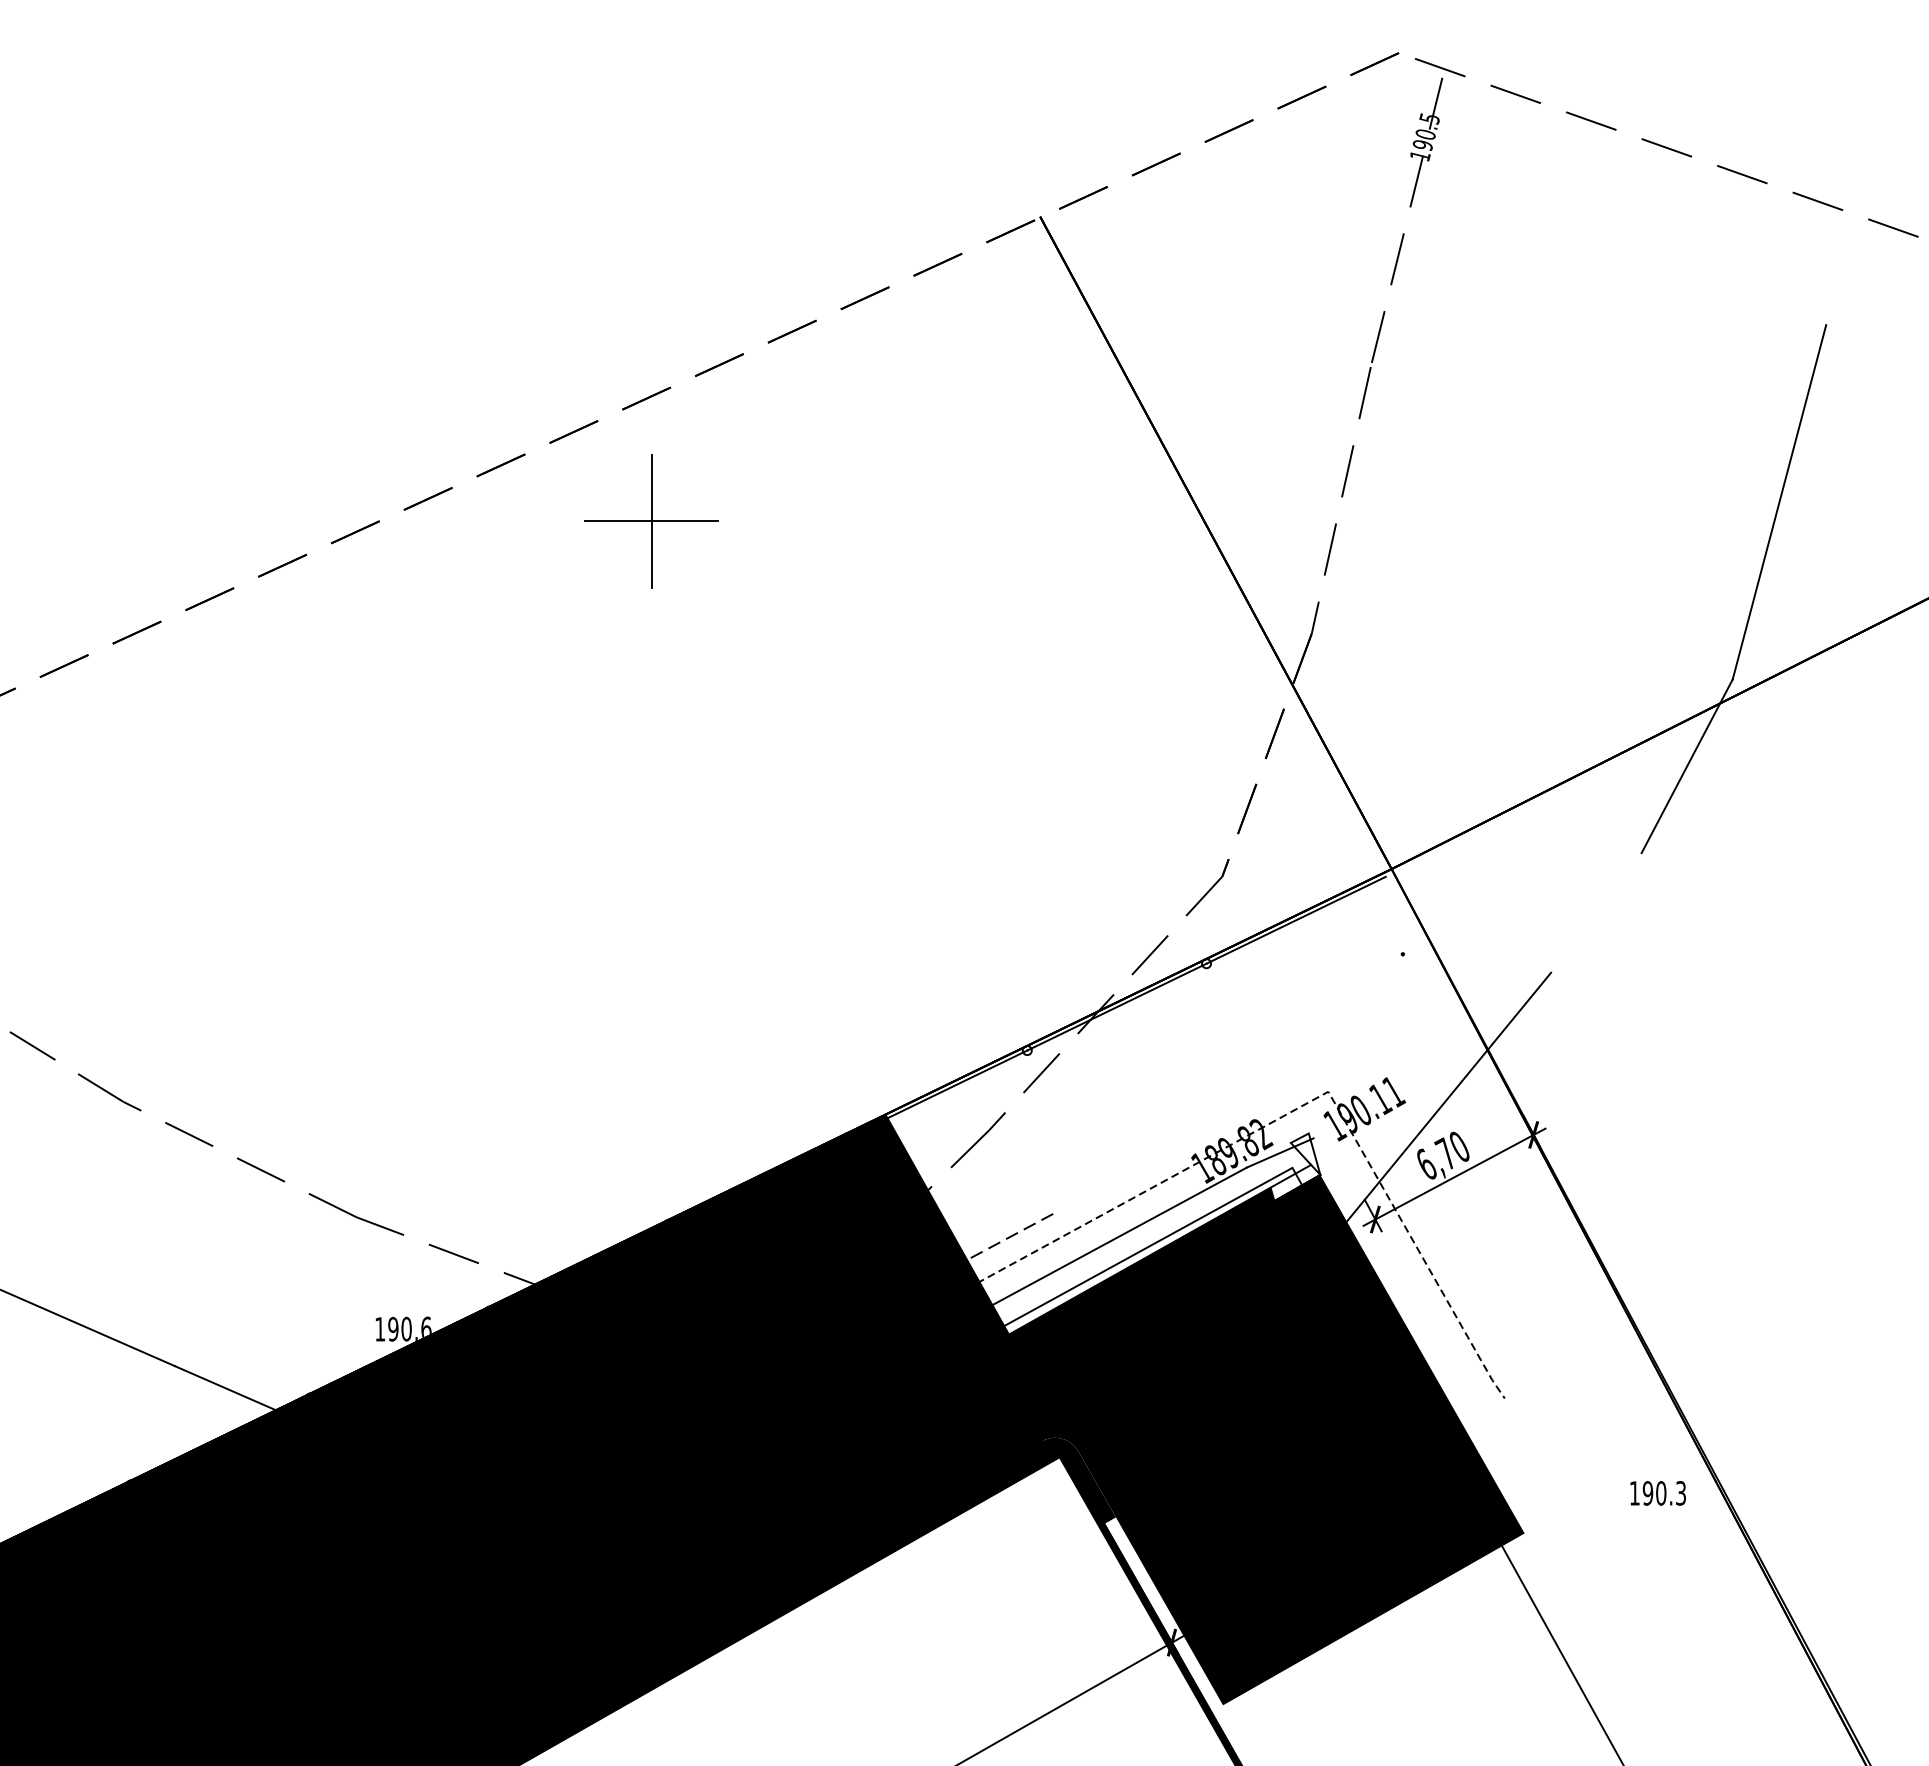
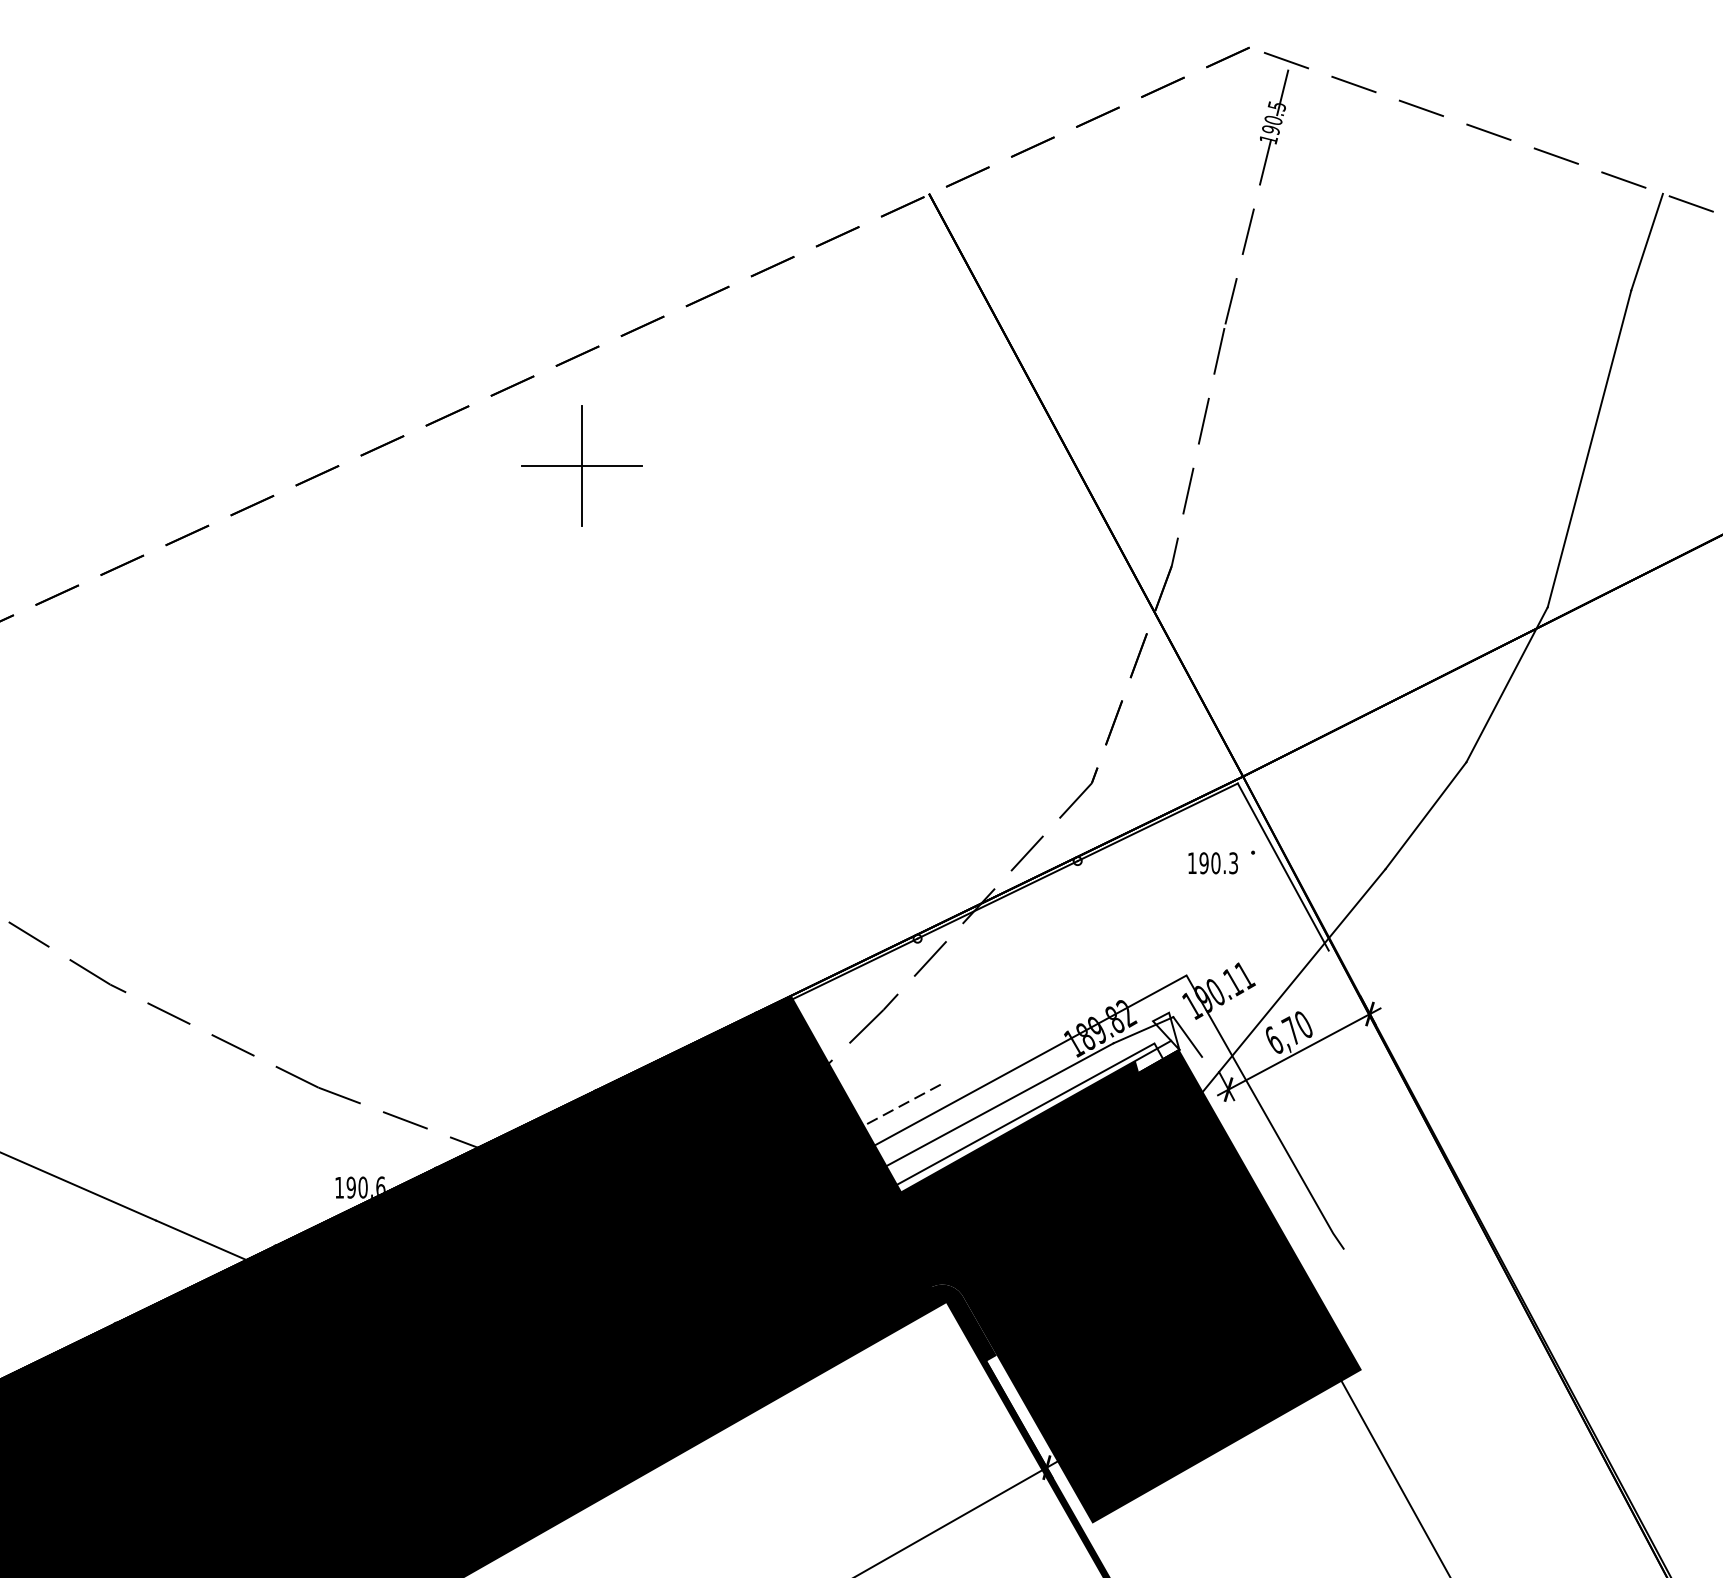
line: (1843, 270) -> (1646, 241), added
line: (1595, 912) -> (1425, 815), added
line: (1435, 969) -> (1282, 866), added
line: (1309, 1101) -> (1169, 984), dashed -> solid
line: (1329, 1160) -> (1187, 1036), added
text: (1657, 1493) -> (1212, 863), moved

